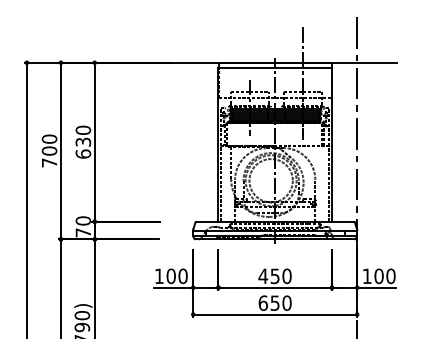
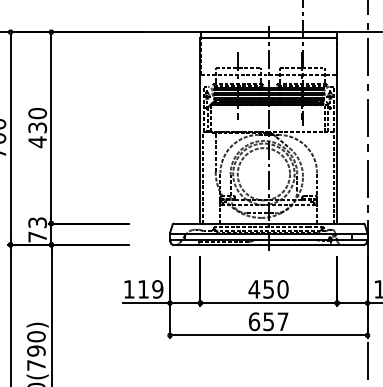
text: (83, 154) -> (37, 142), 630 -> 430
text: (82, 220) -> (36, 222), 70 -> 73
text: (176, 276) -> (149, 289), 100 -> 119
text: (286, 302) -> (282, 320), 650 -> 657

